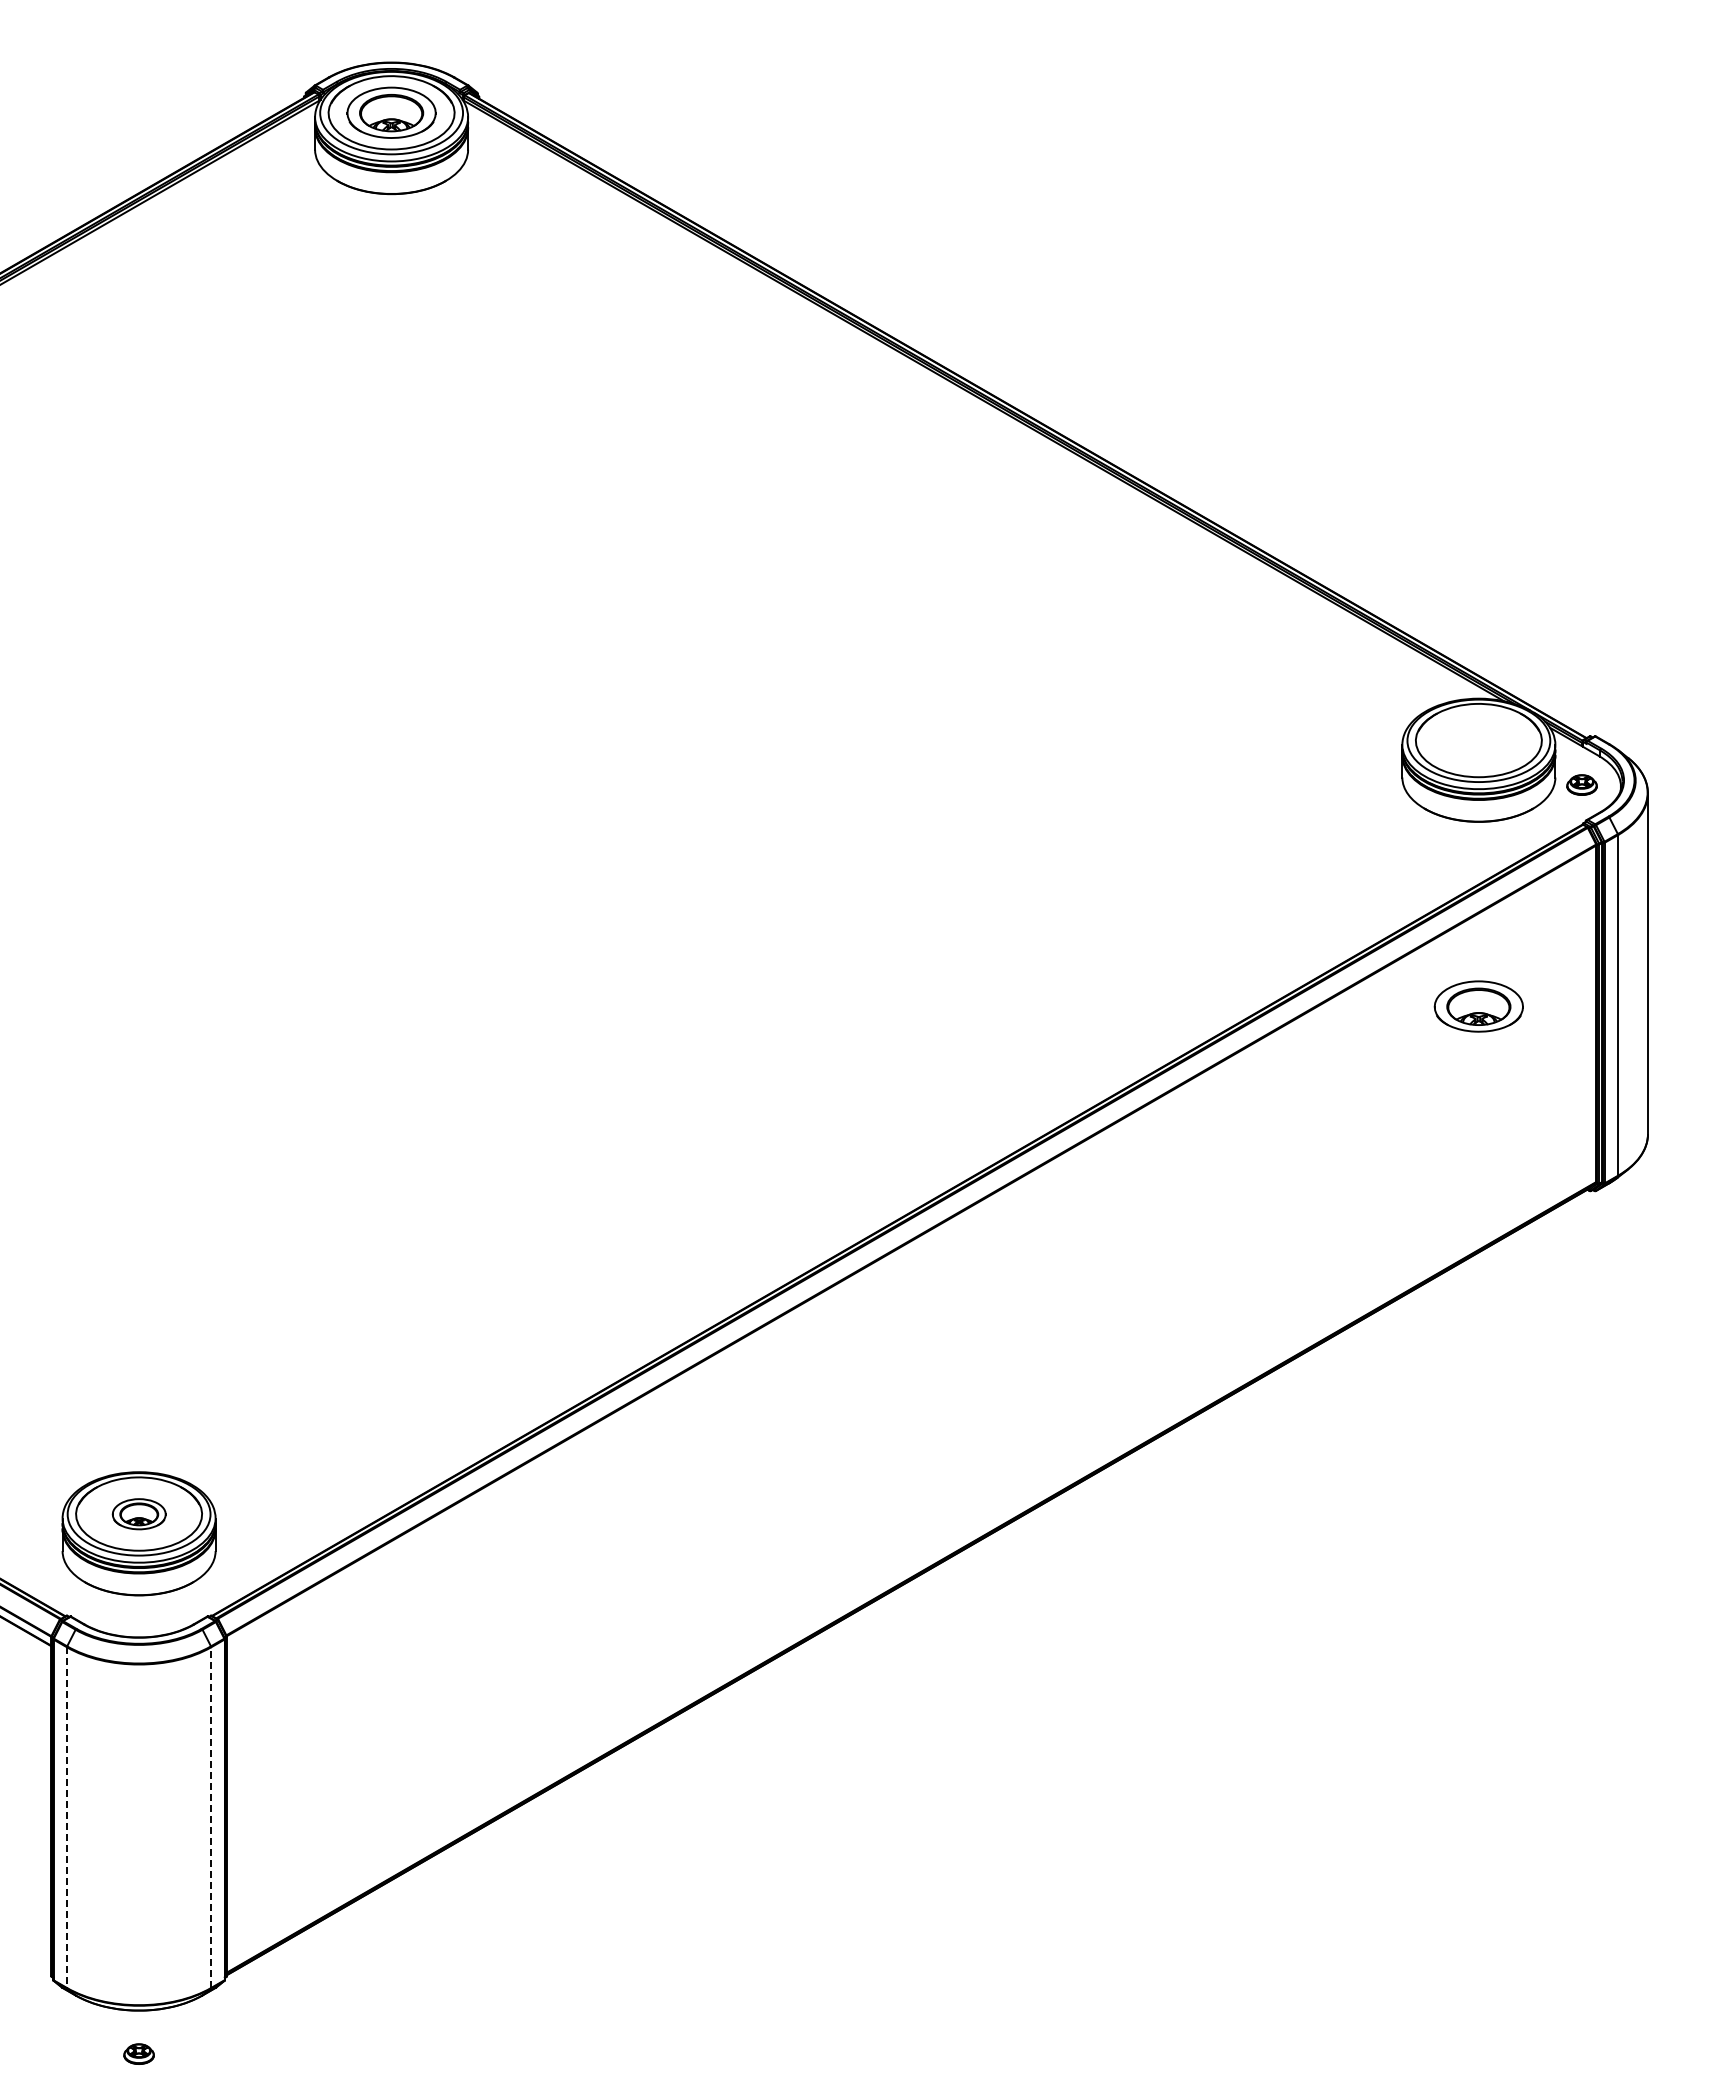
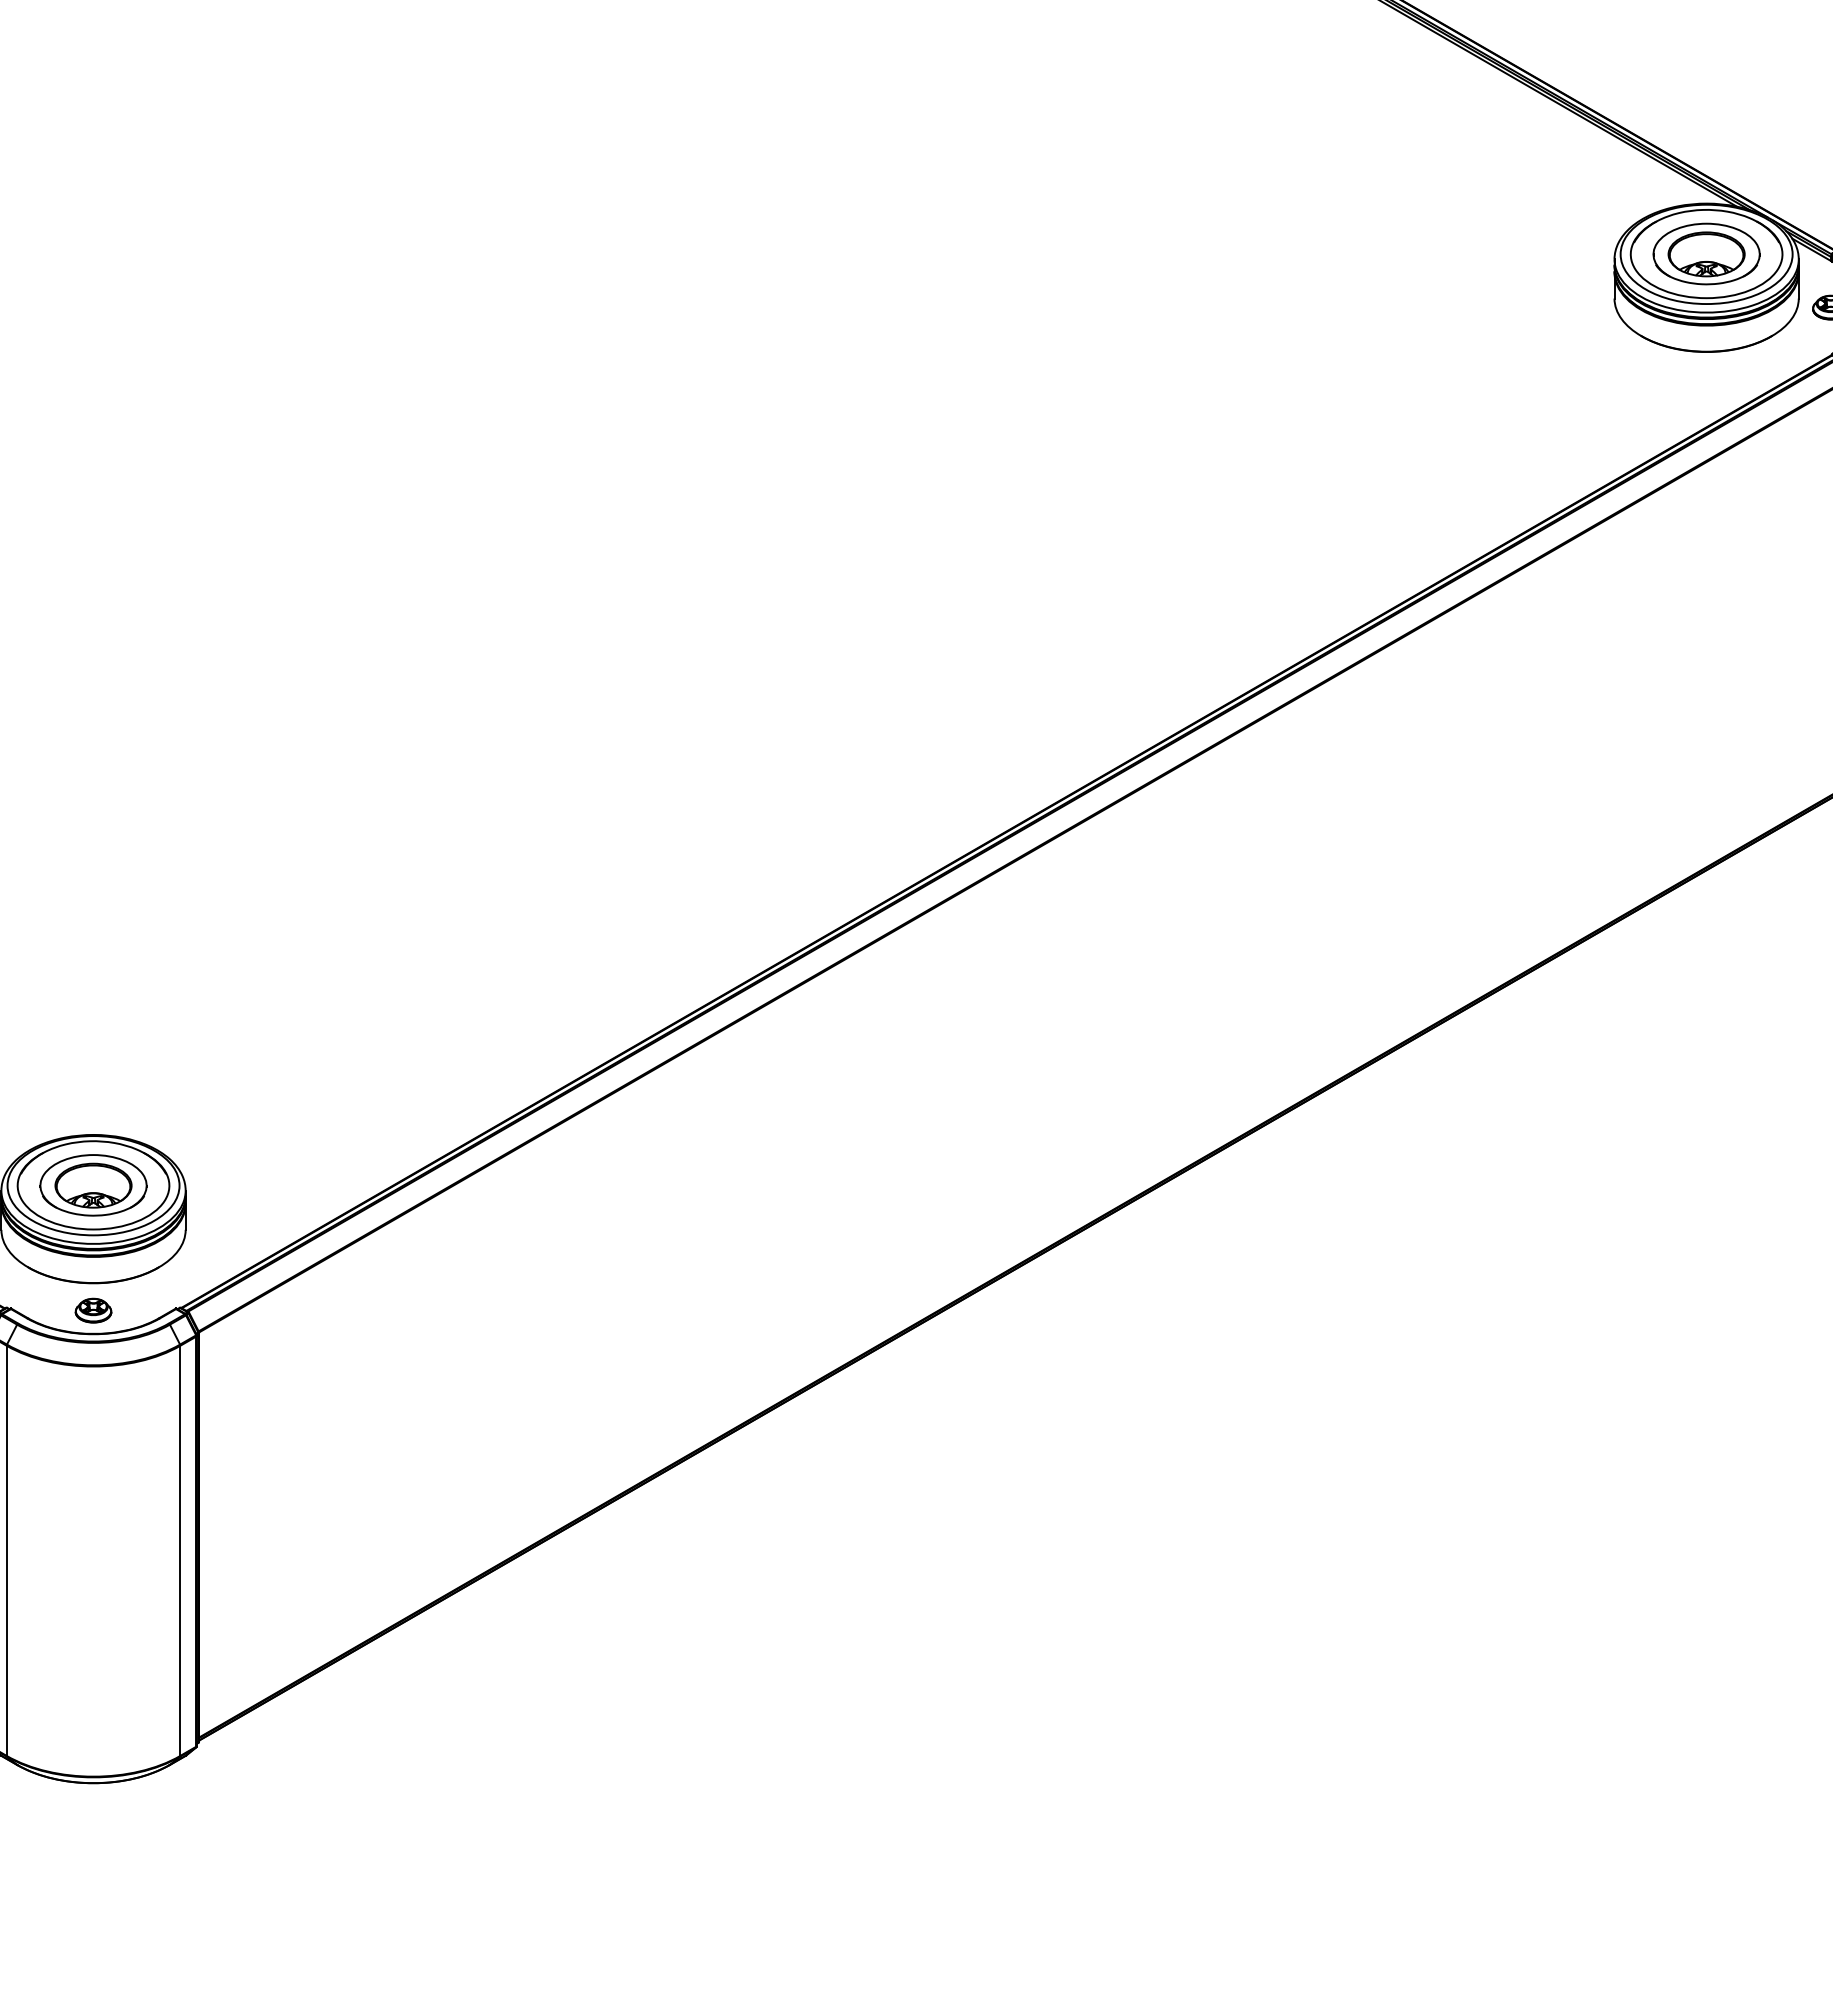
part: (1478, 1006) -> (1706, 253), moved
part: (139, 1514) -> (94, 1185), size x1.67
line: (211, 1817) -> (180, 1550), dashed -> solid
line: (66, 1818) -> (6, 1551), dashed -> solid
part: (138, 2053) -> (92, 1309), moved

